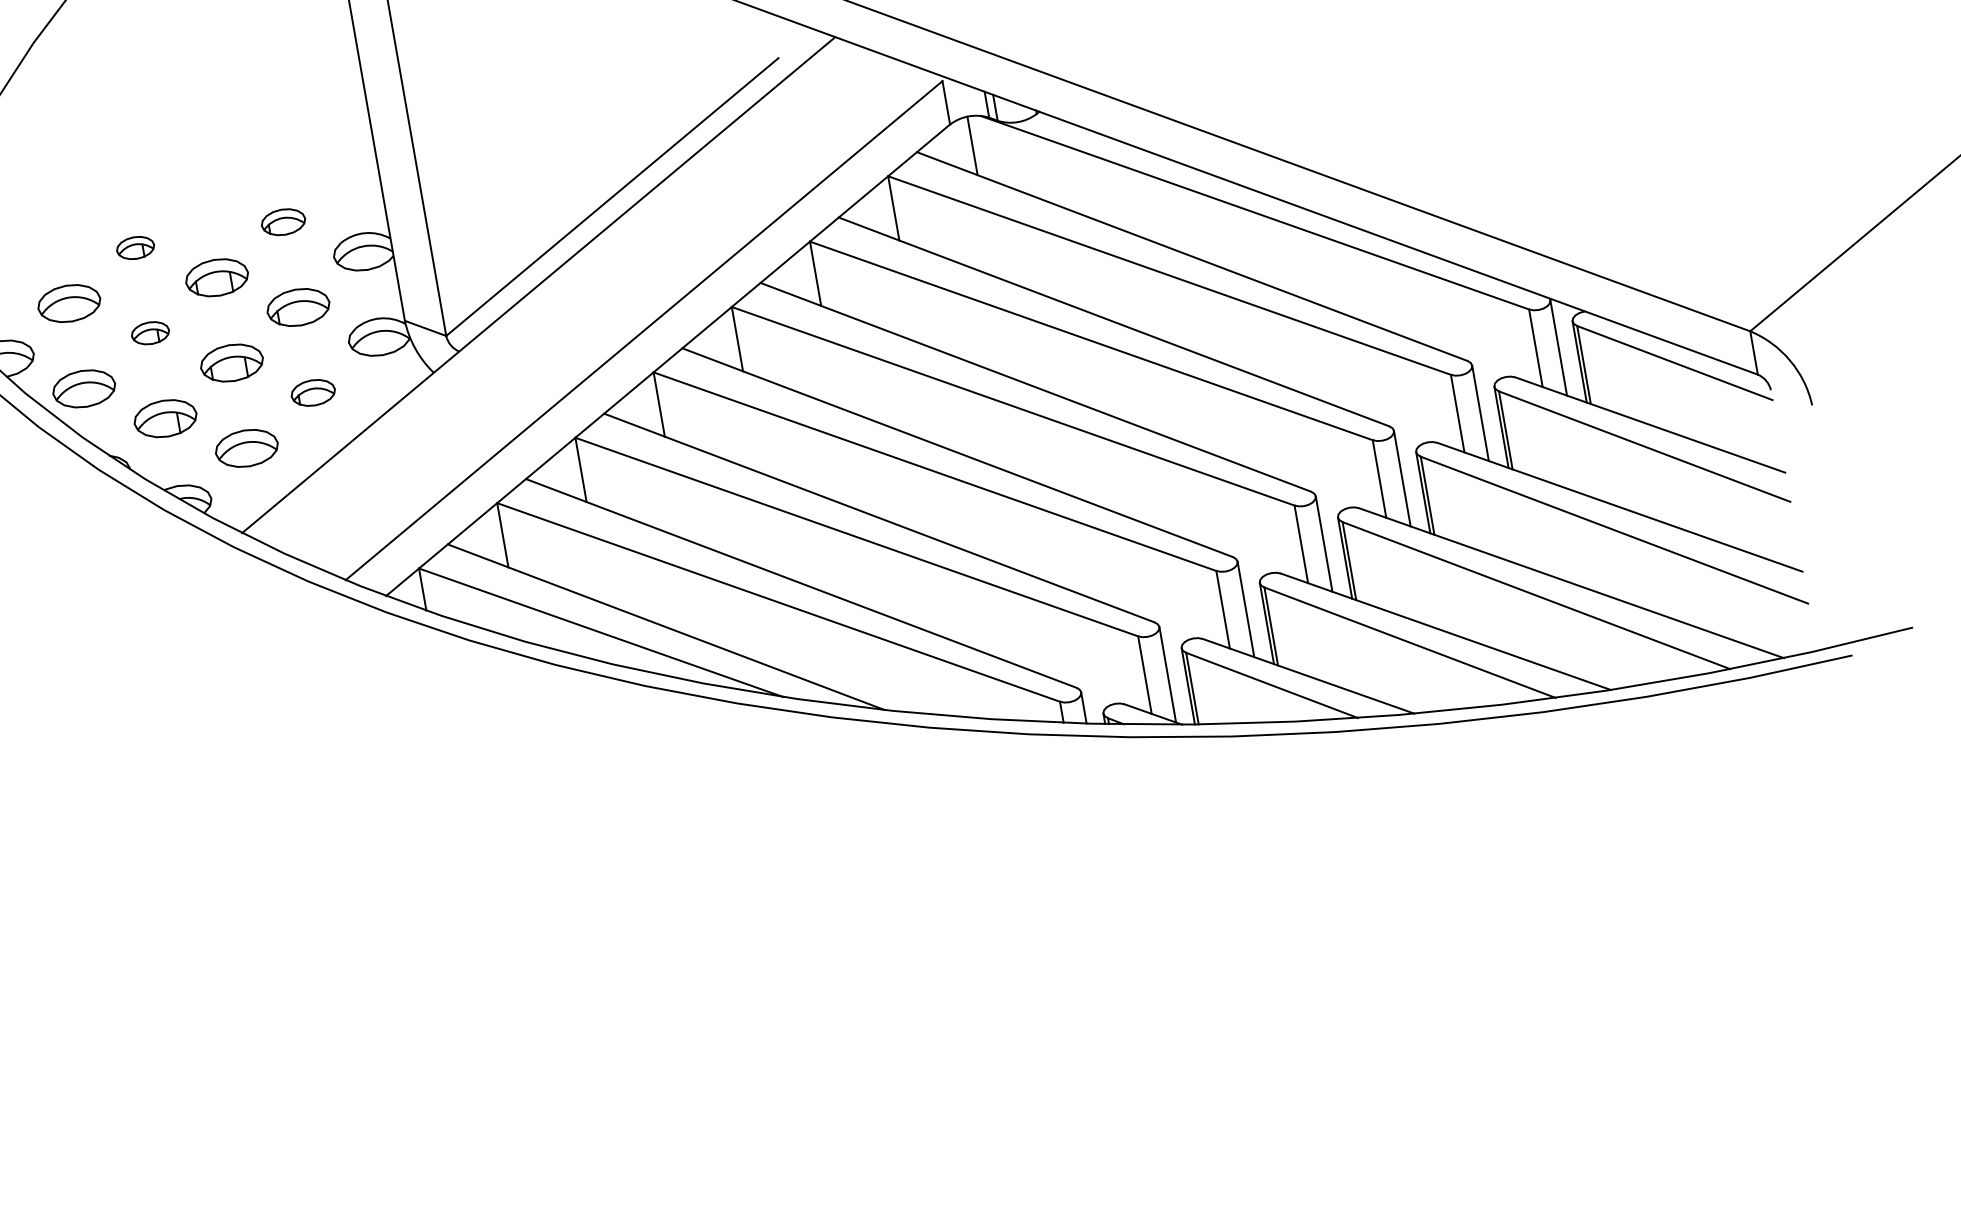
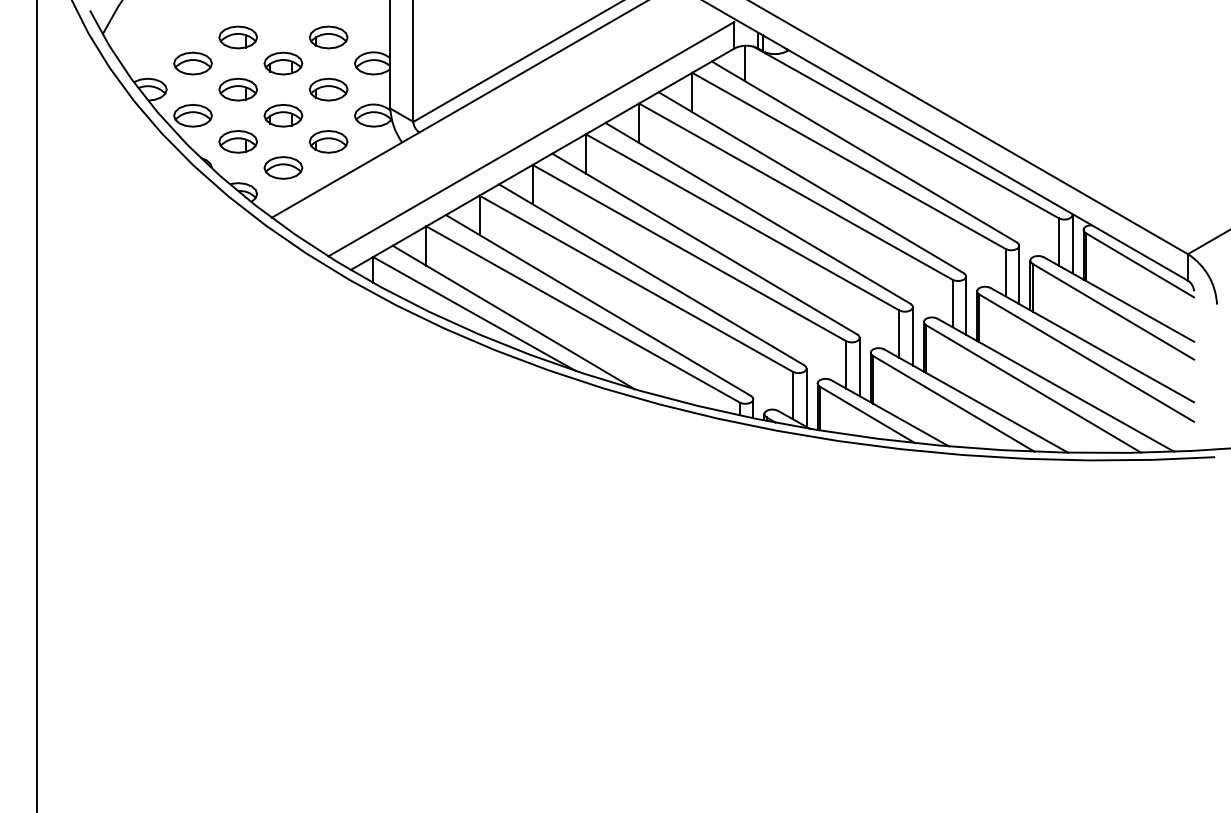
part: (283, 222) -> (328, 37), size x1.43
part: (134, 248) -> (237, 37), size x1.67
part: (149, 333) -> (237, 89), size x1.67
part: (313, 392) -> (328, 141), size x1.43

